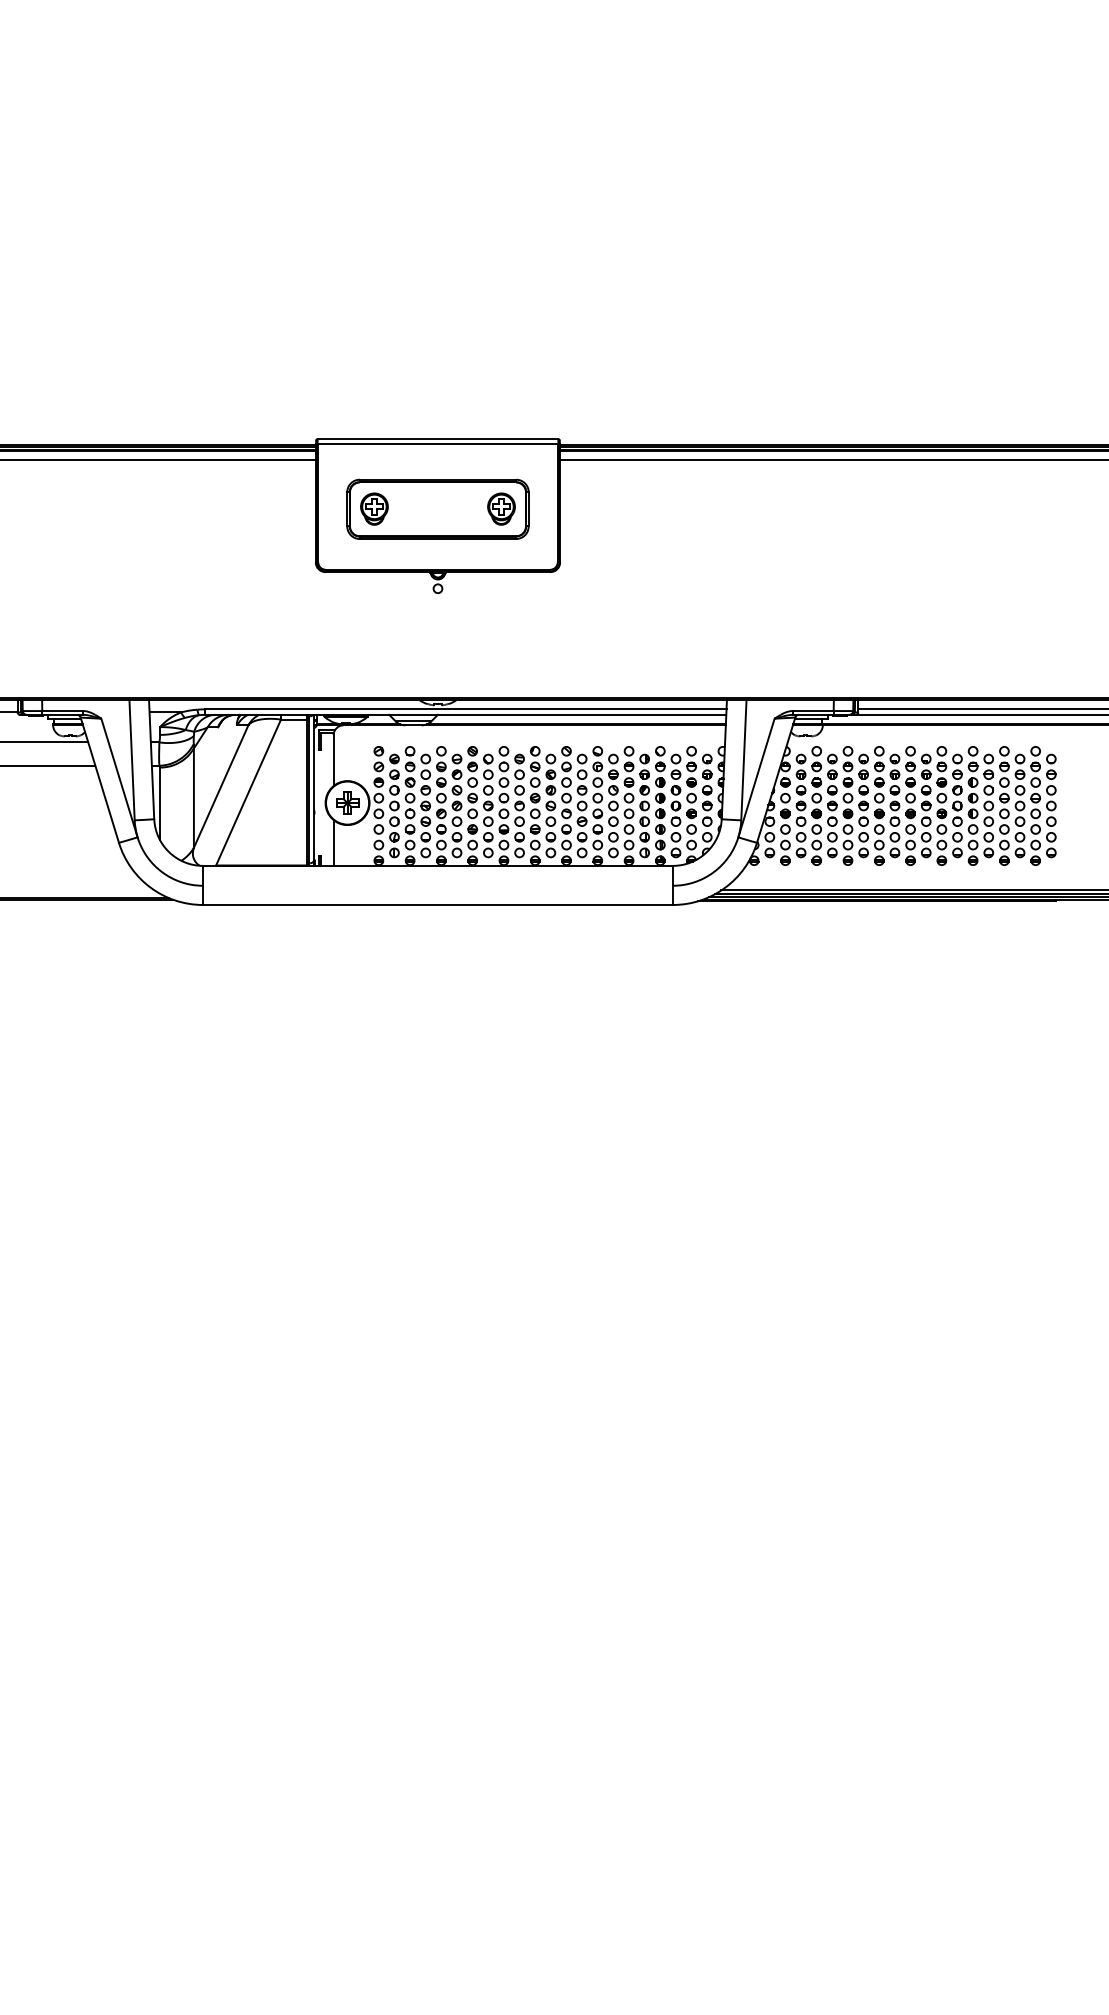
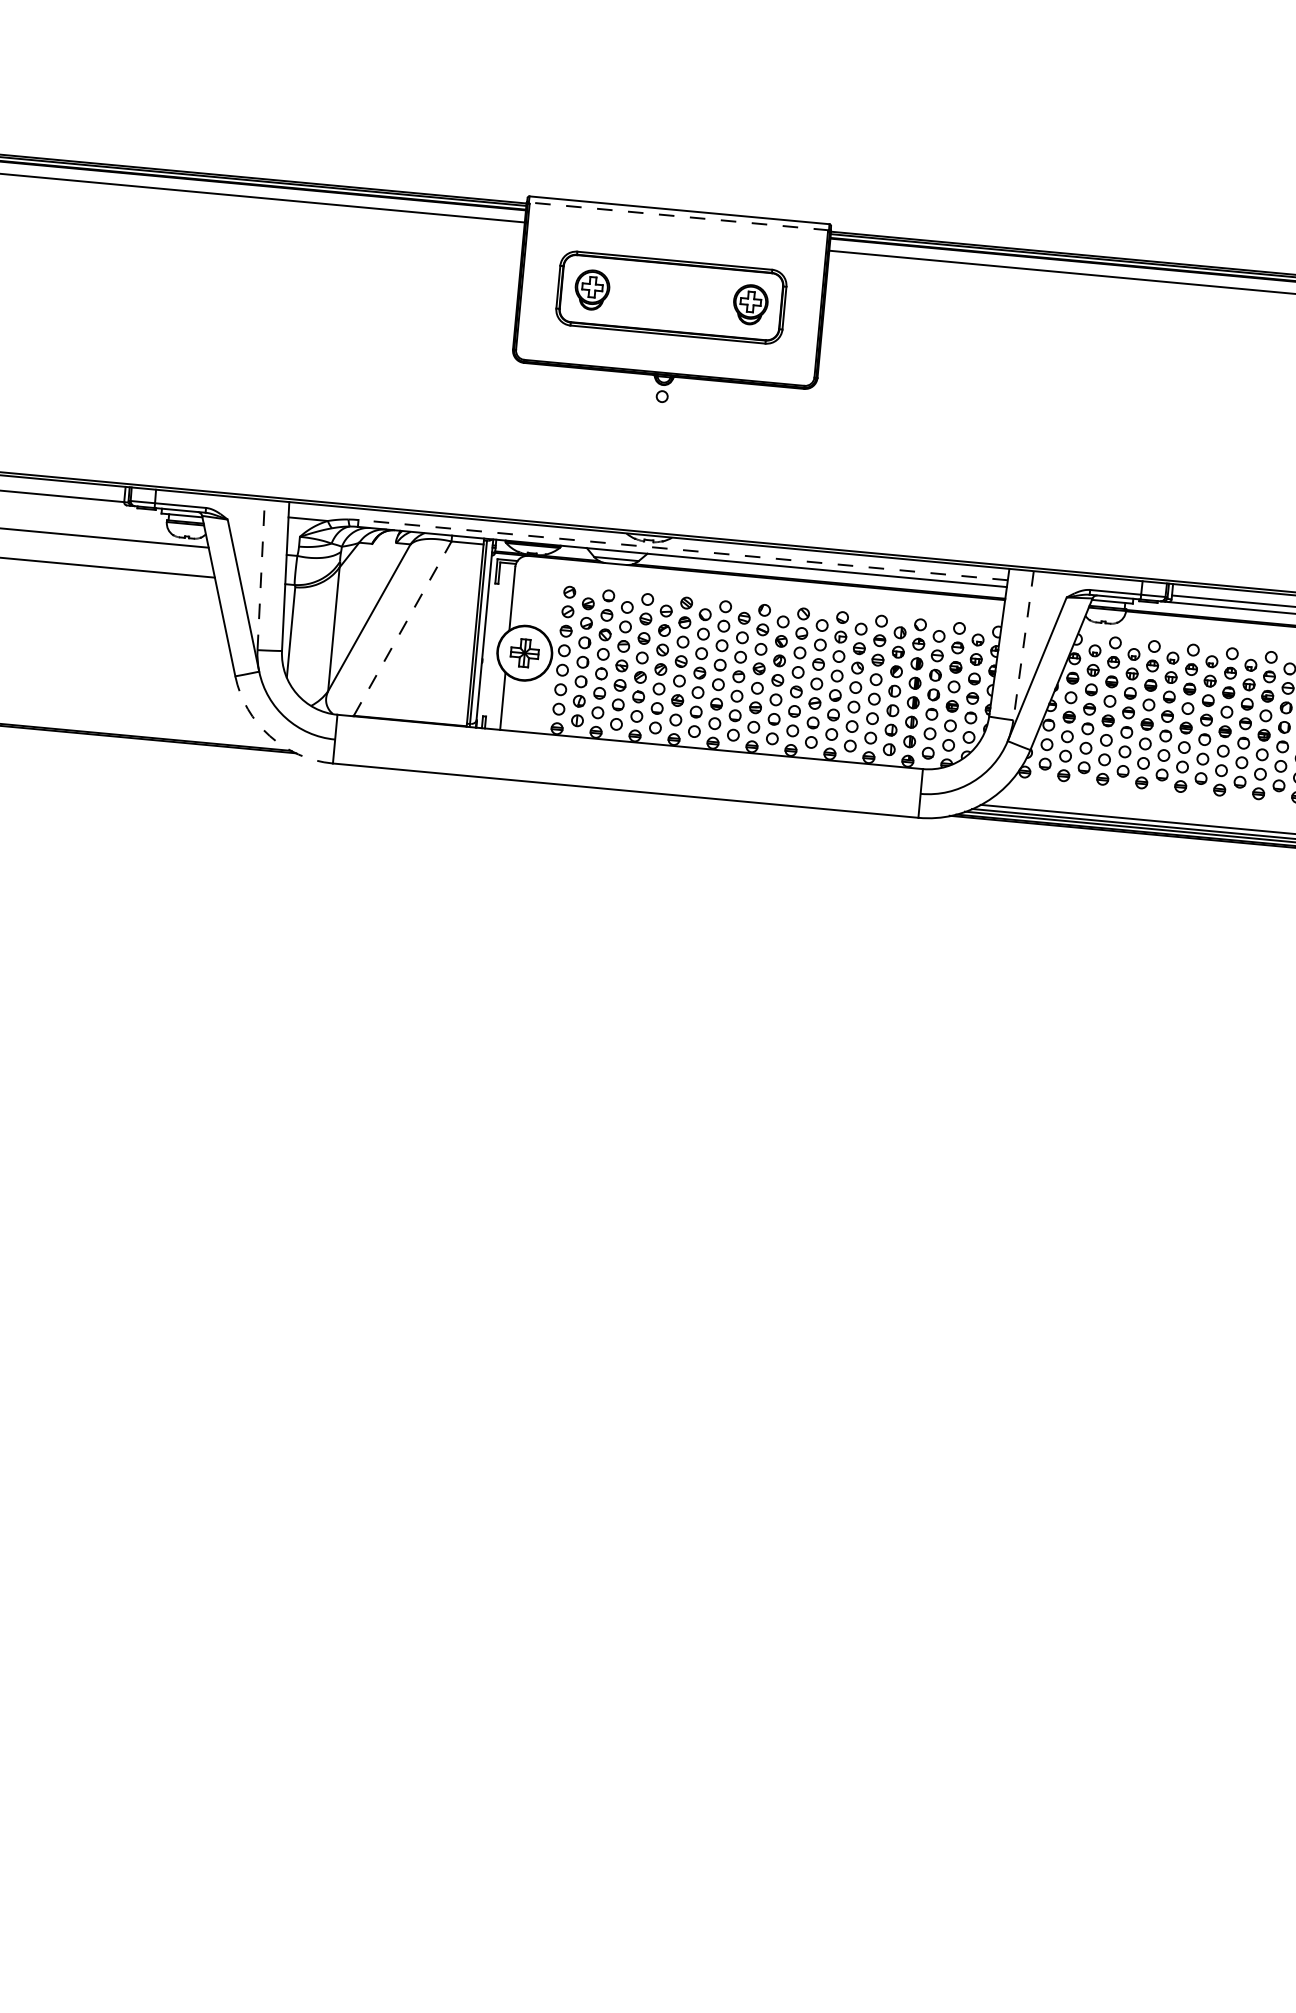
line: (437, 444) -> (678, 216), solid -> dashed
line: (466, 709) -> (683, 550), solid -> dashed
line: (132, 759) -> (261, 574), solid -> dashed
line: (743, 760) -> (1023, 645), solid -> dashed
line: (248, 792) -> (402, 628), solid -> dashed
arc: (150, 887) -> (269, 735), solid -> dashed

